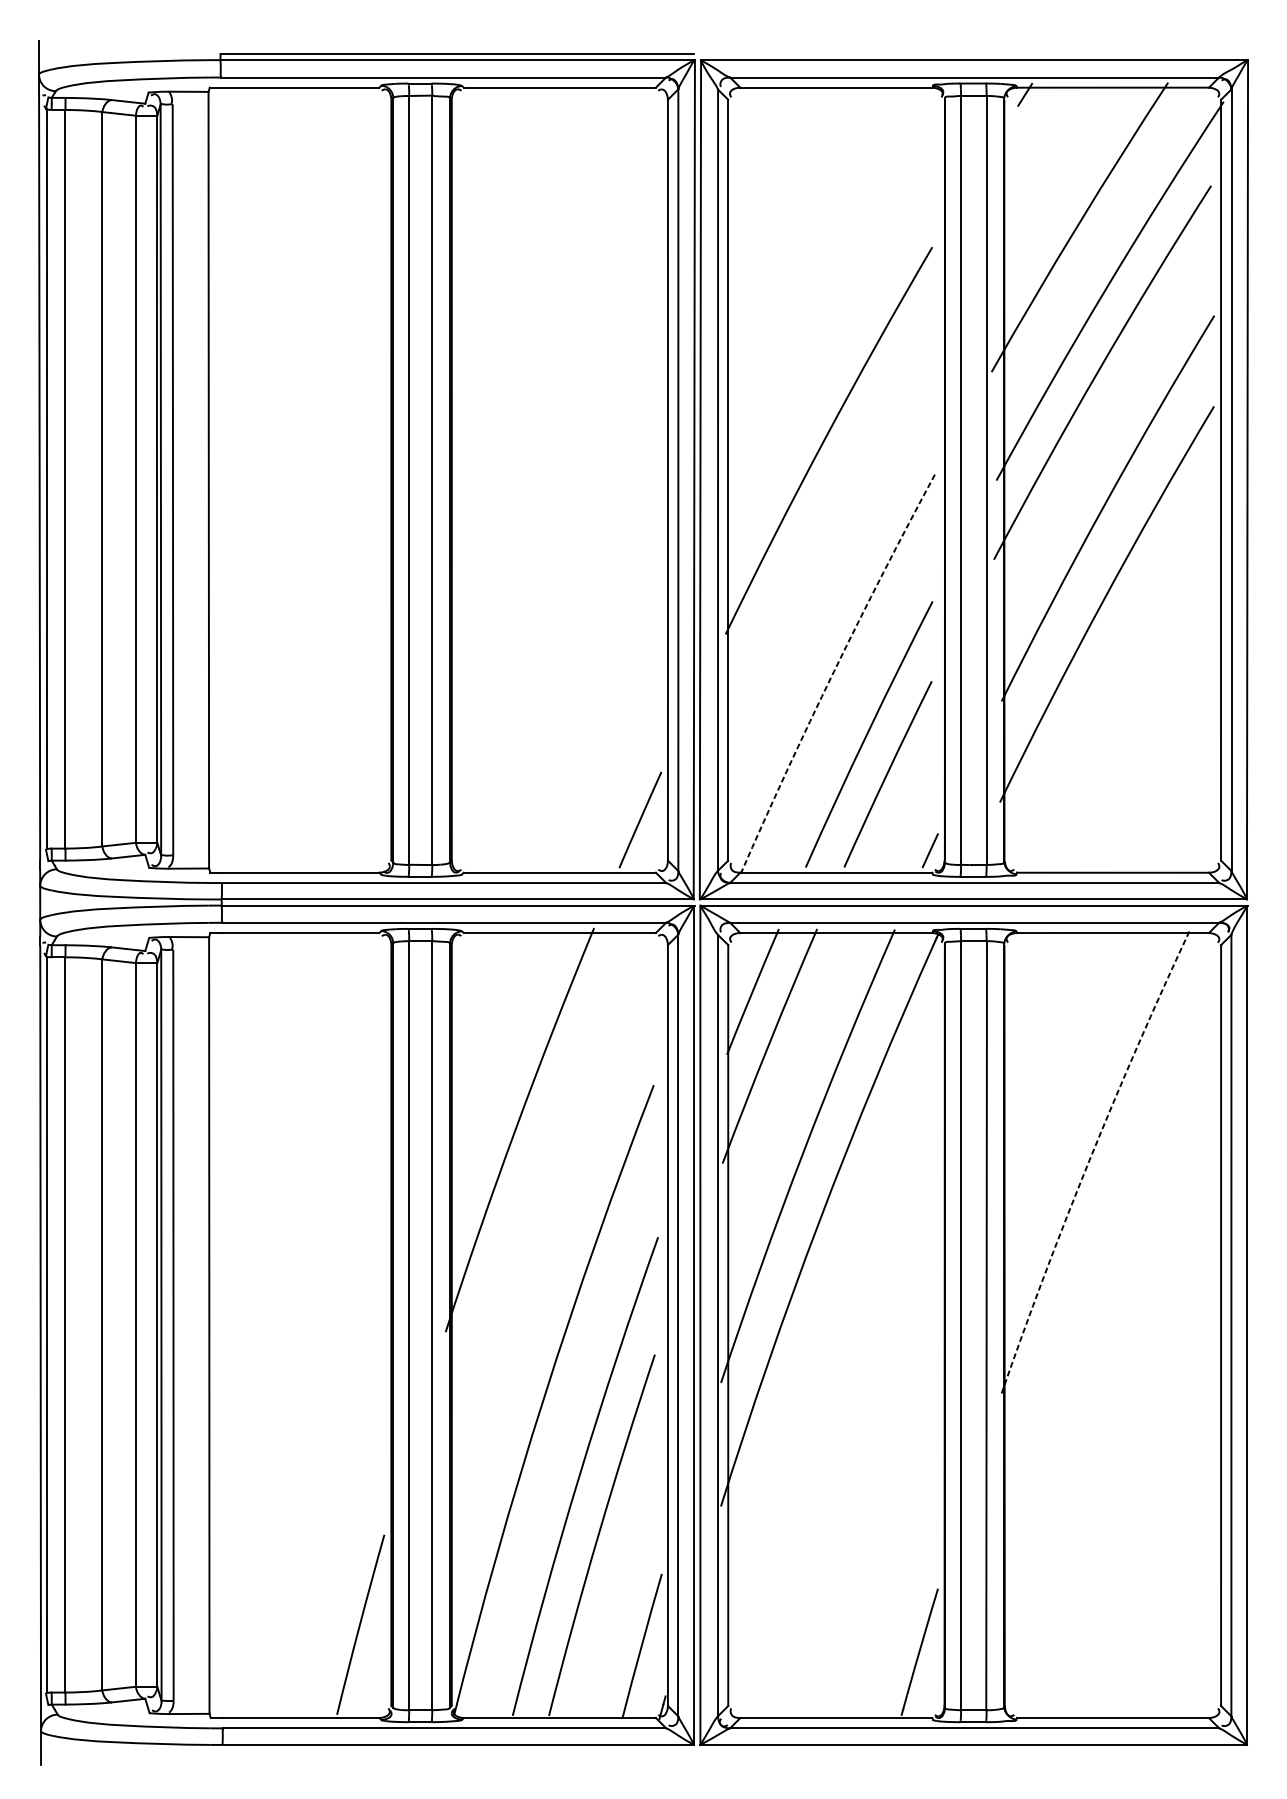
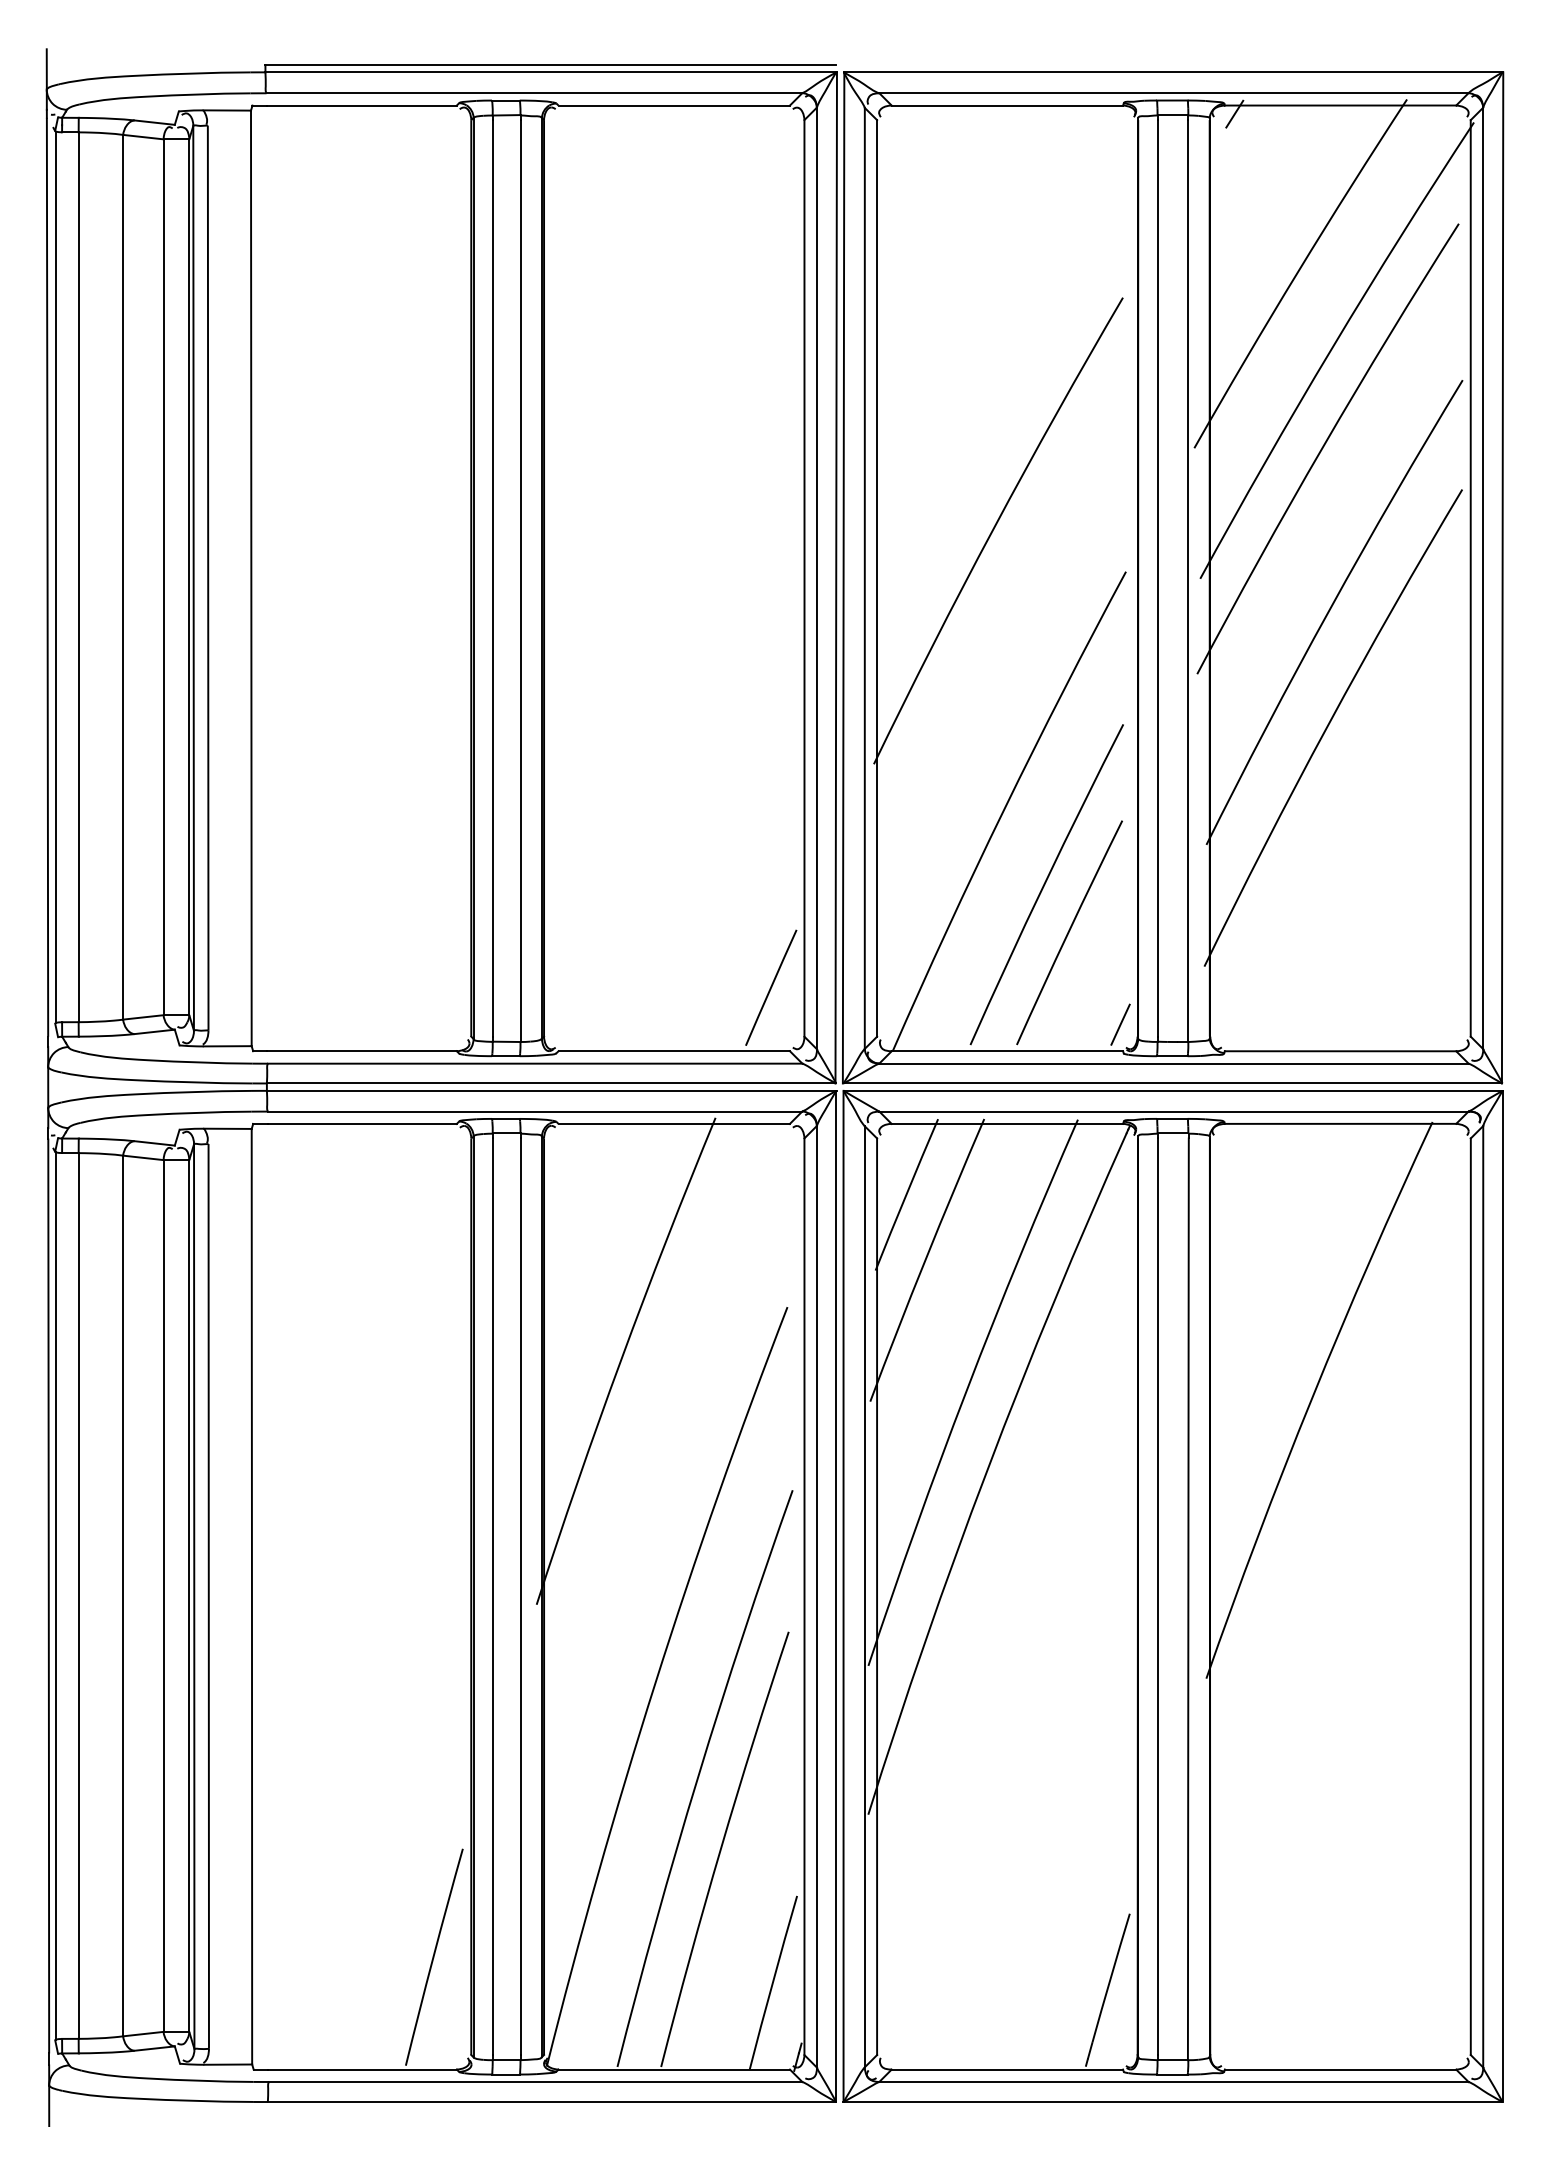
arc: (834, 672) -> (1004, 809), dashed -> solid
arc: (1089, 1160) -> (1312, 1397), dashed -> solid

